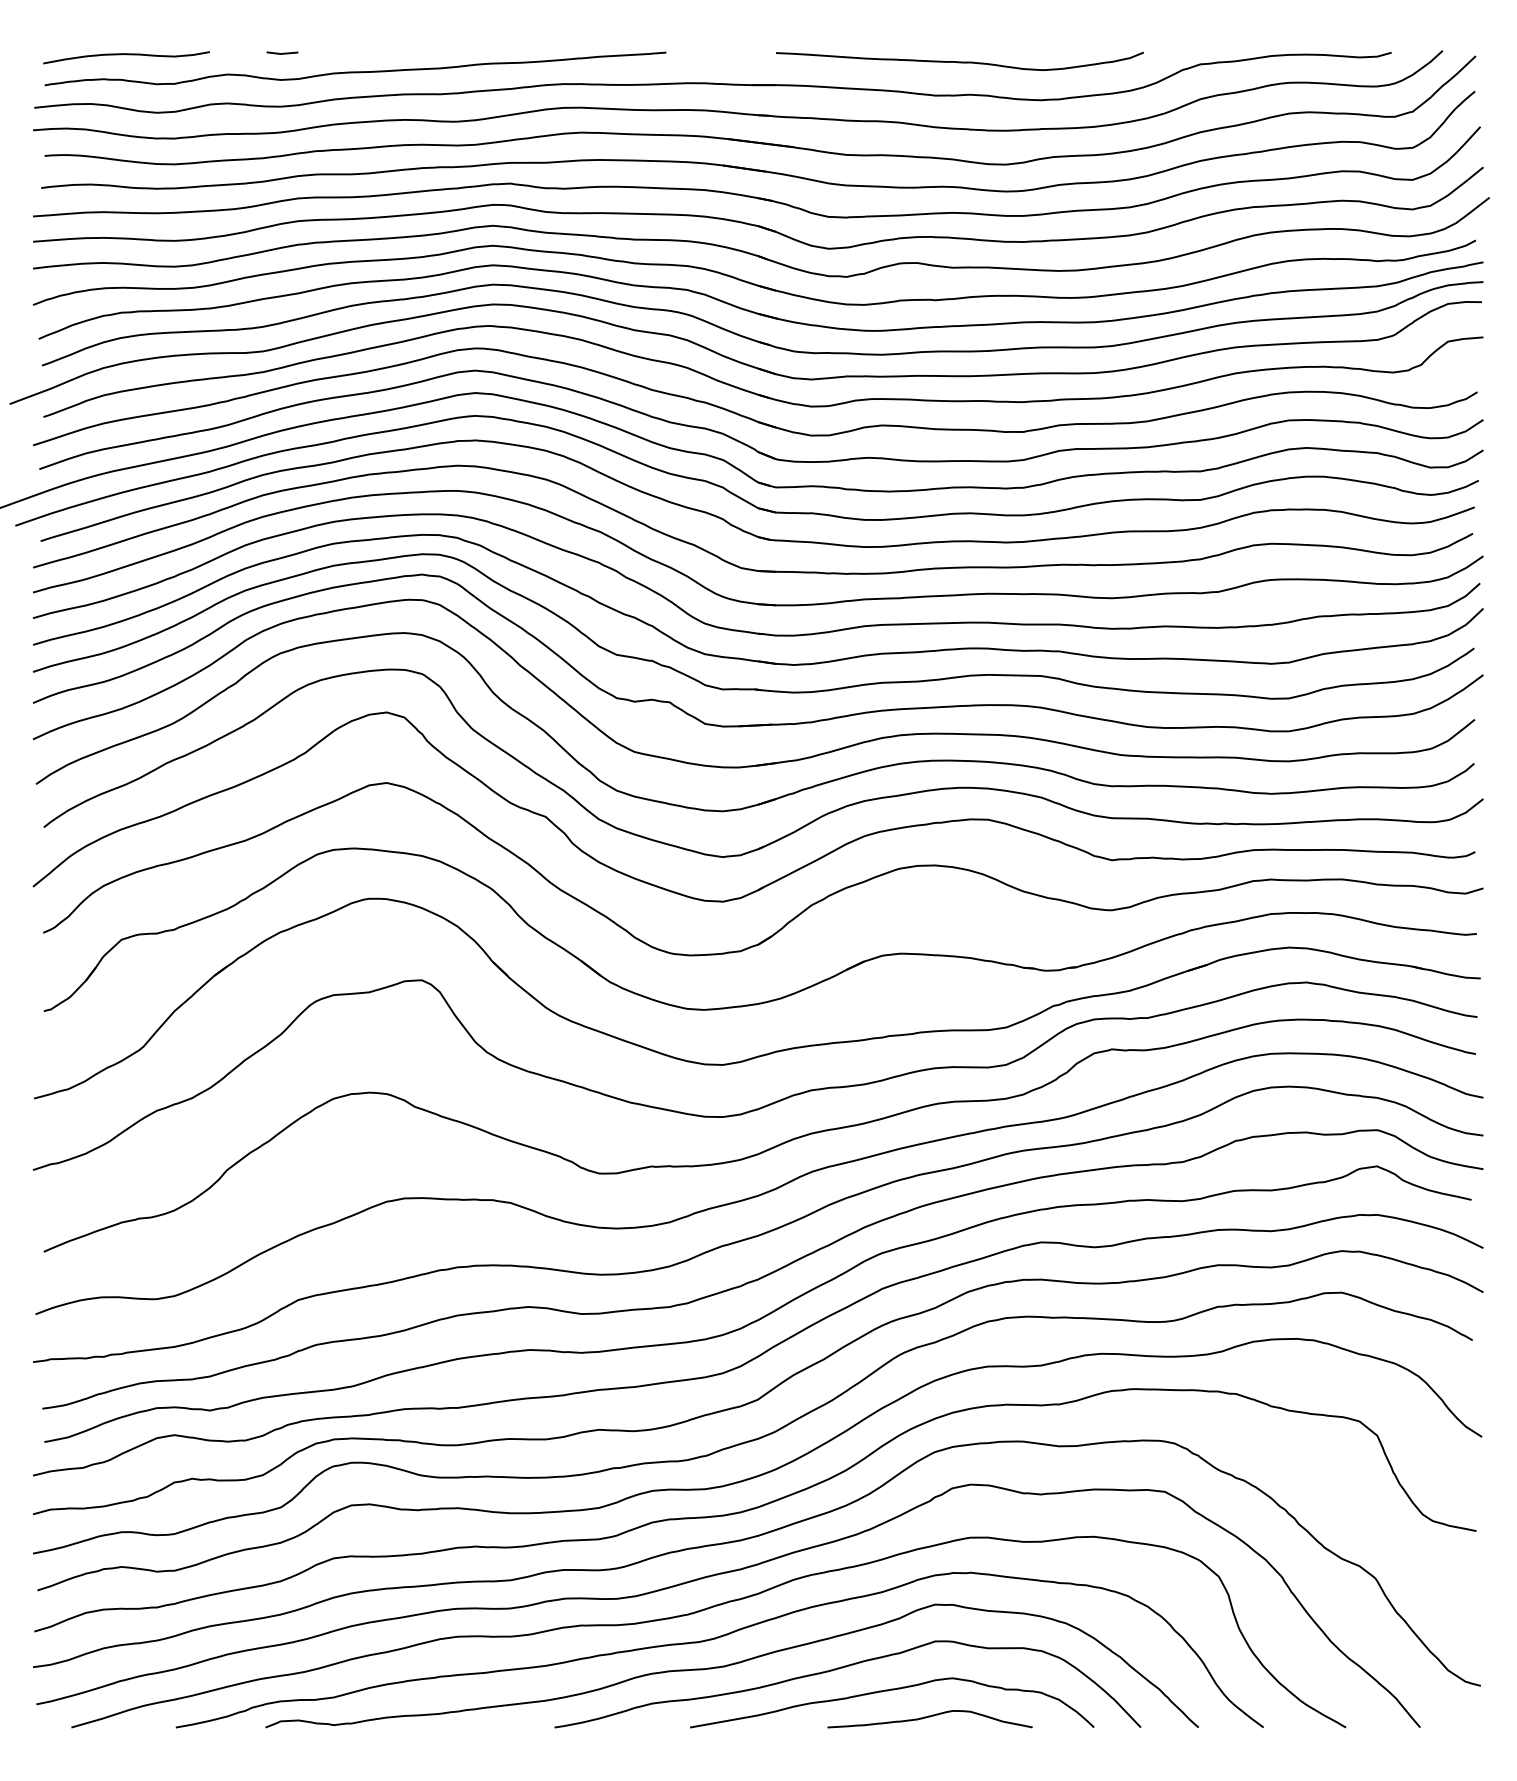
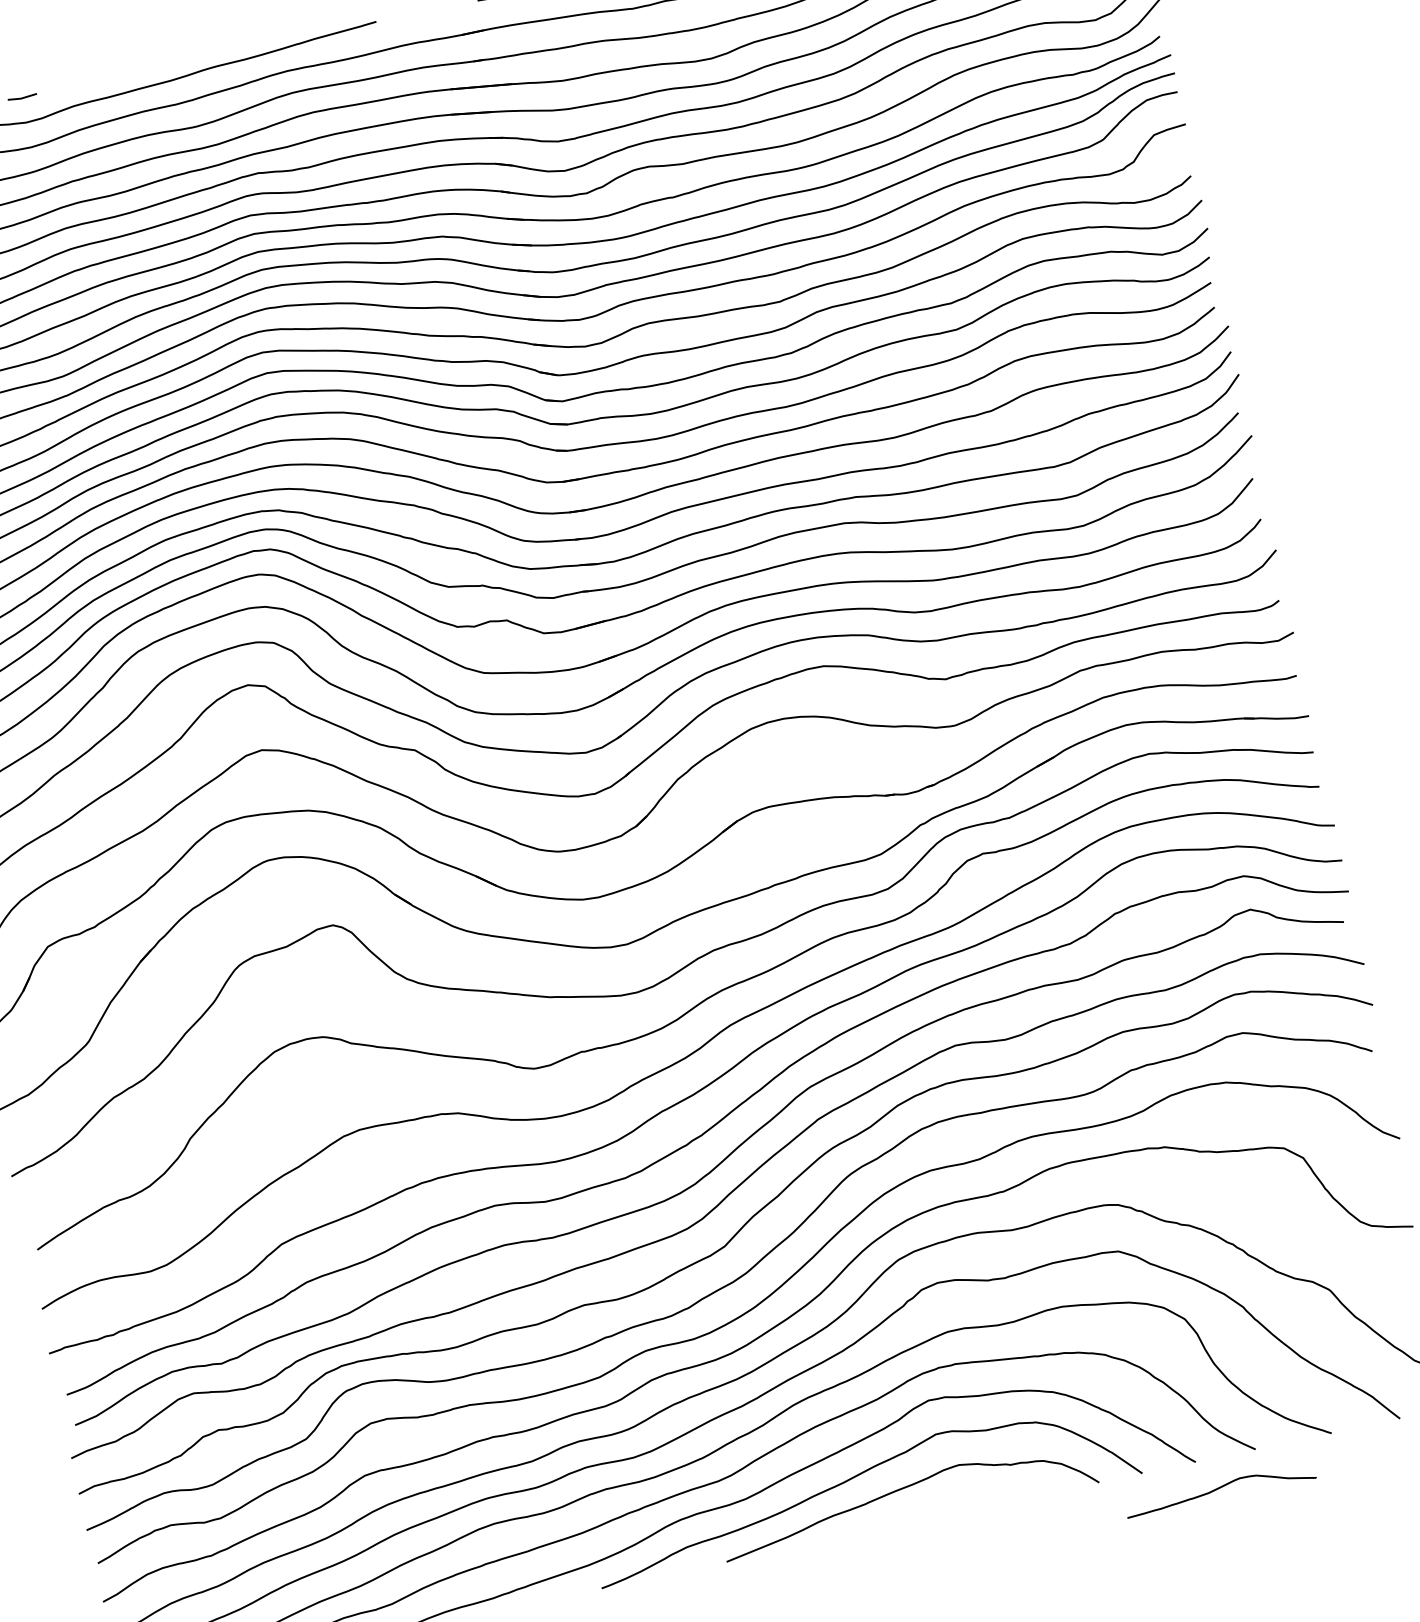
curve: (929, 1717) -> (1219, 1488), moved

